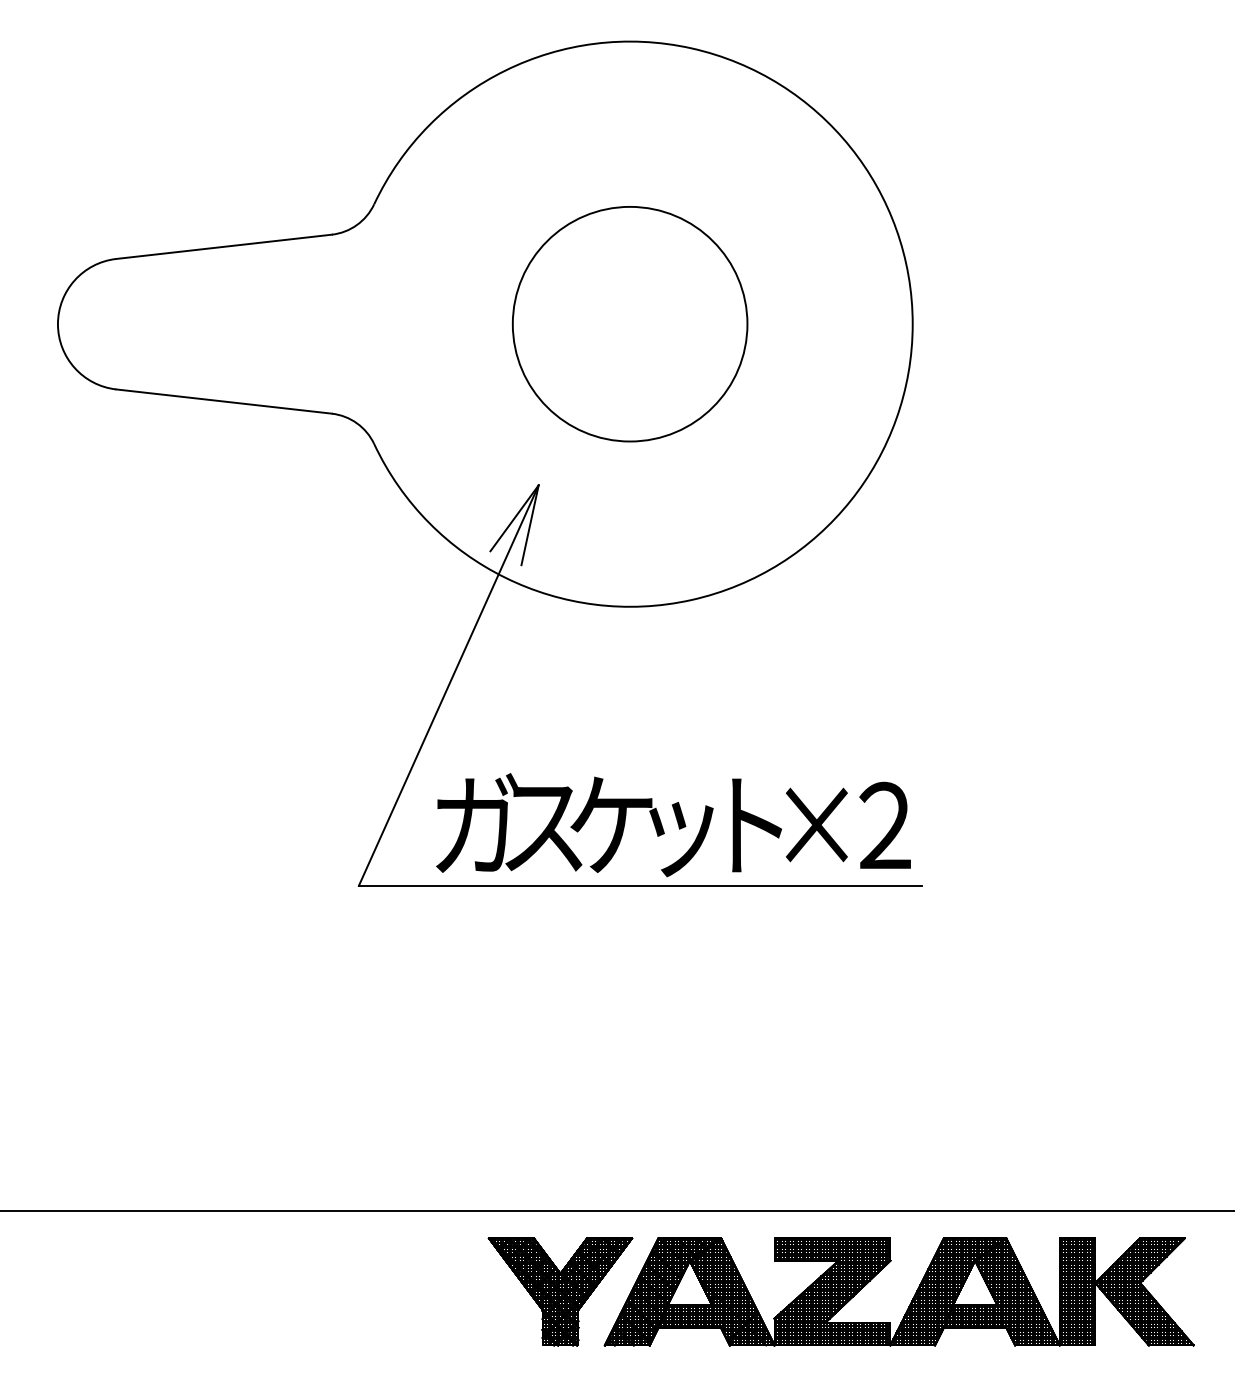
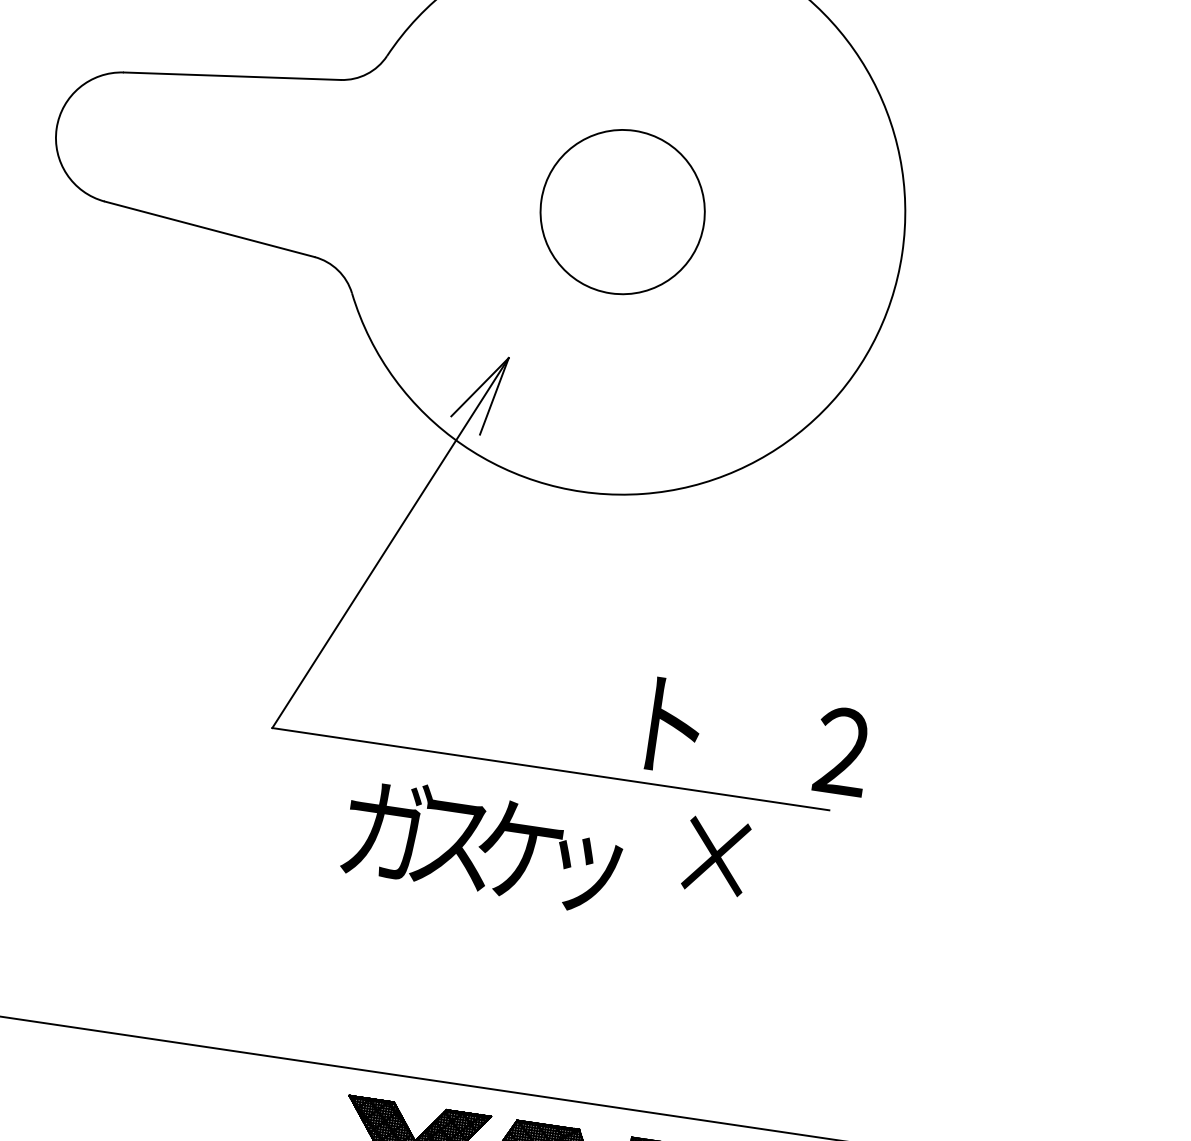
circle: (629, 323) -> (622, 211), size x0.7
text: (816, 824) -> (716, 855), moved
text: (884, 824) -> (841, 750), moved
text: (574, 825) -> (483, 845), moved

